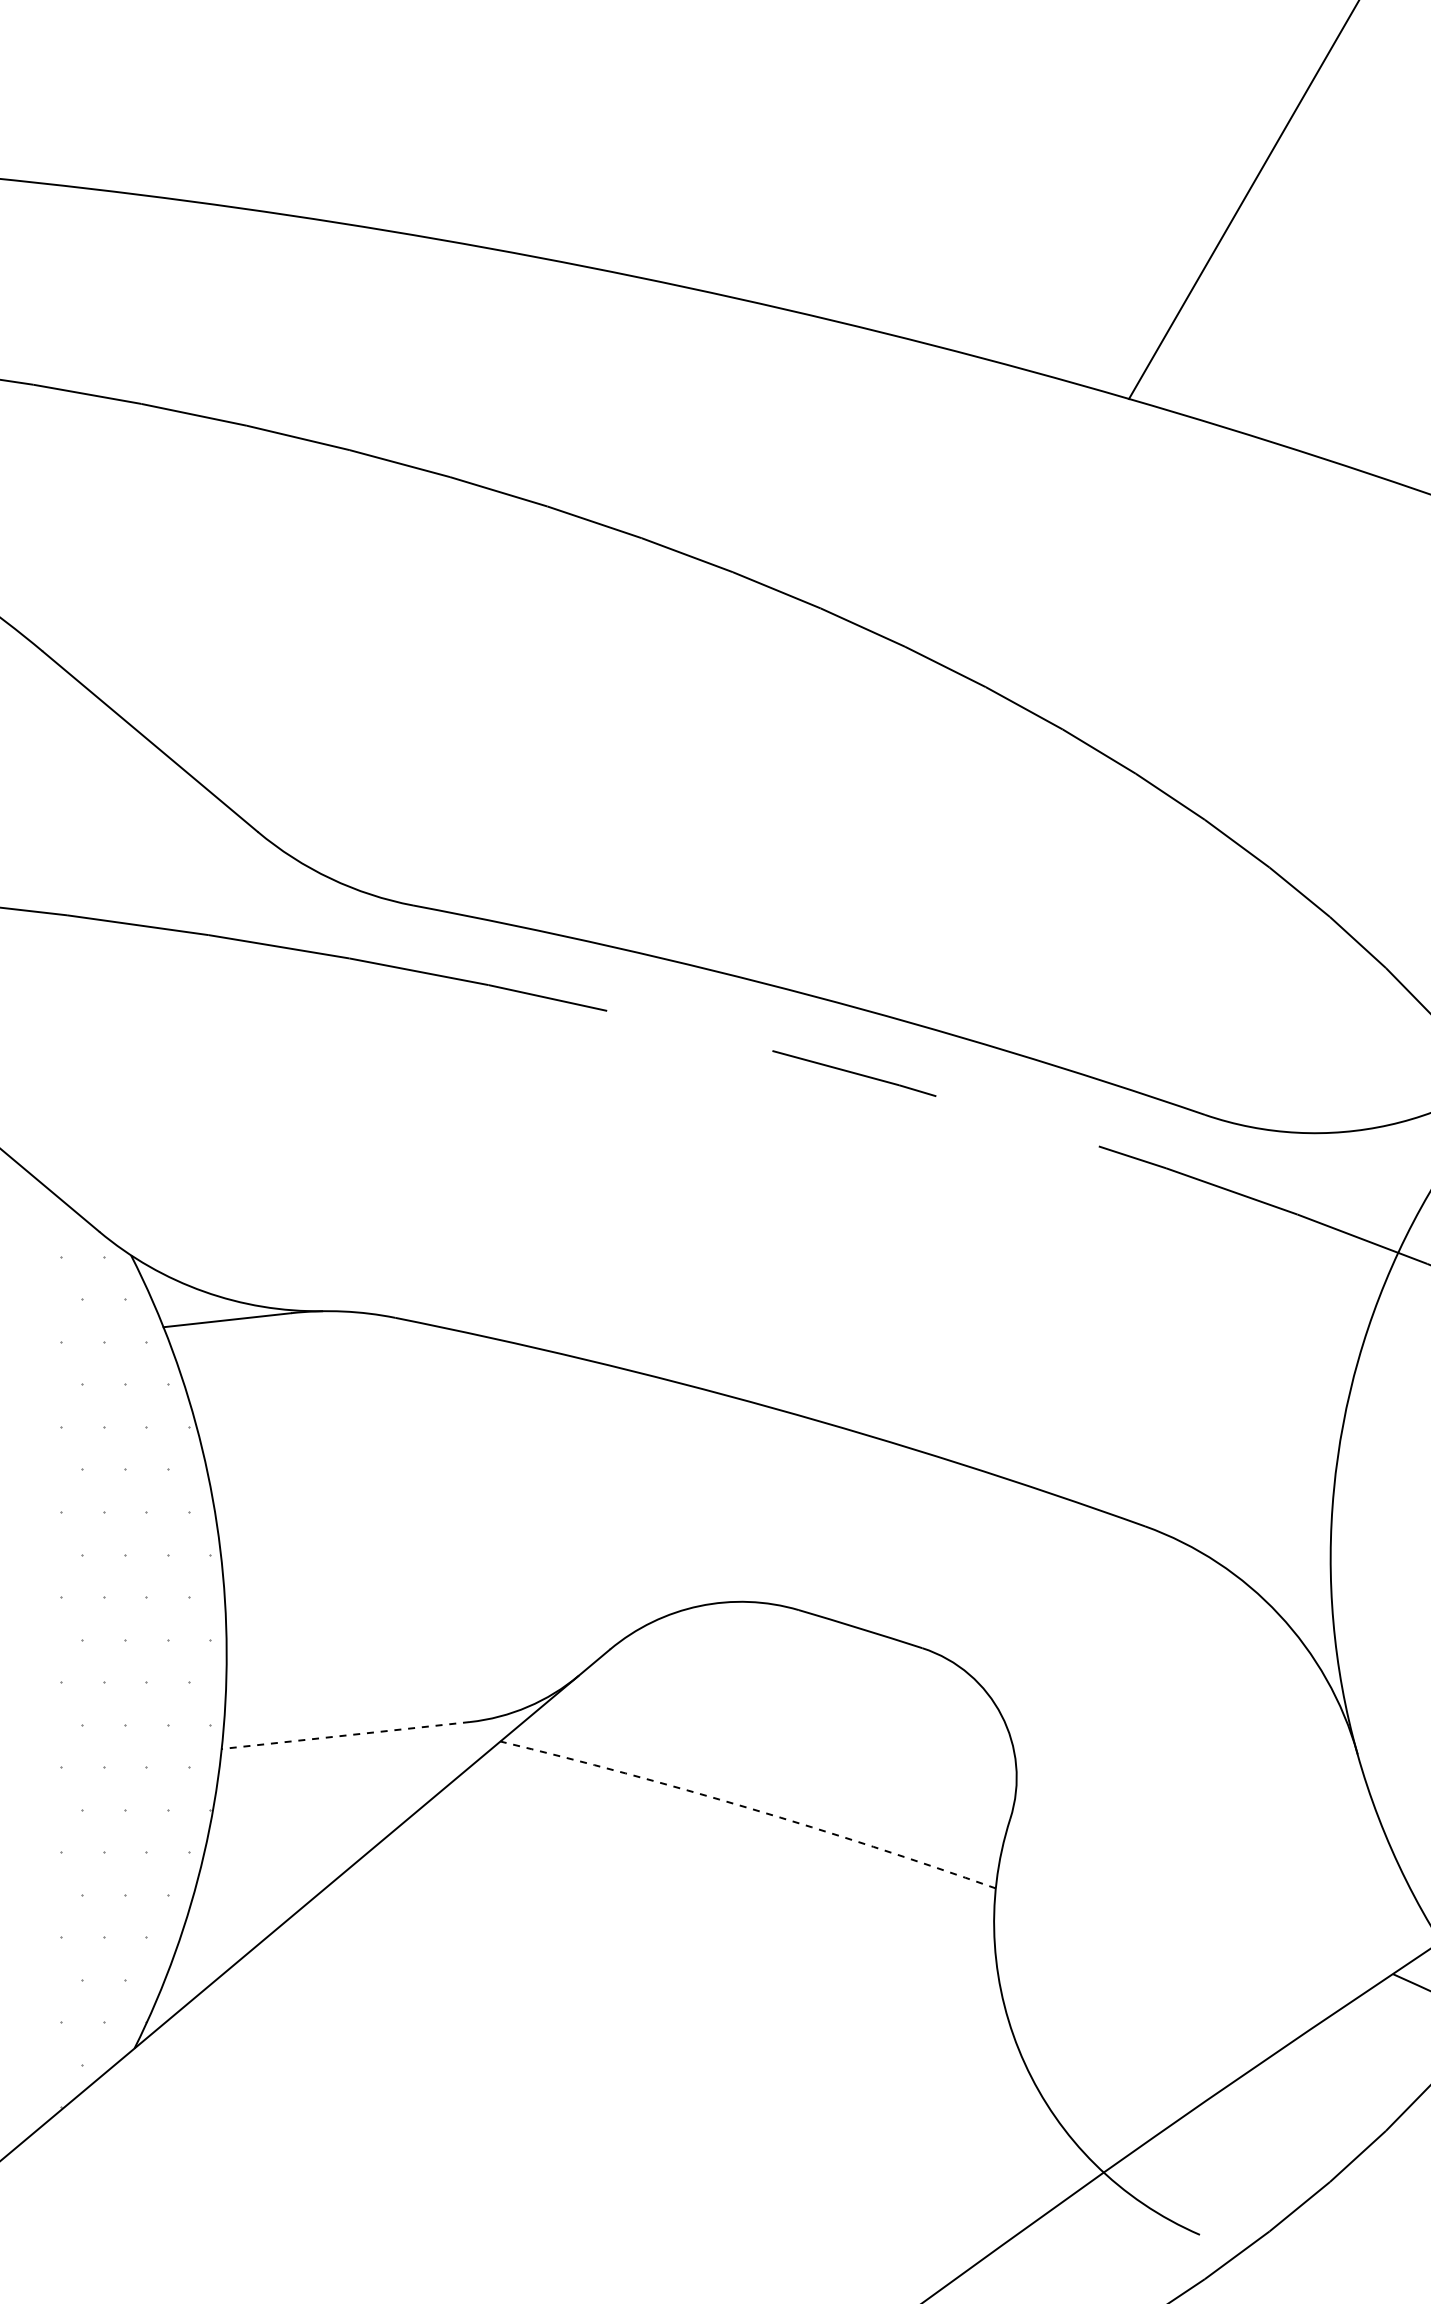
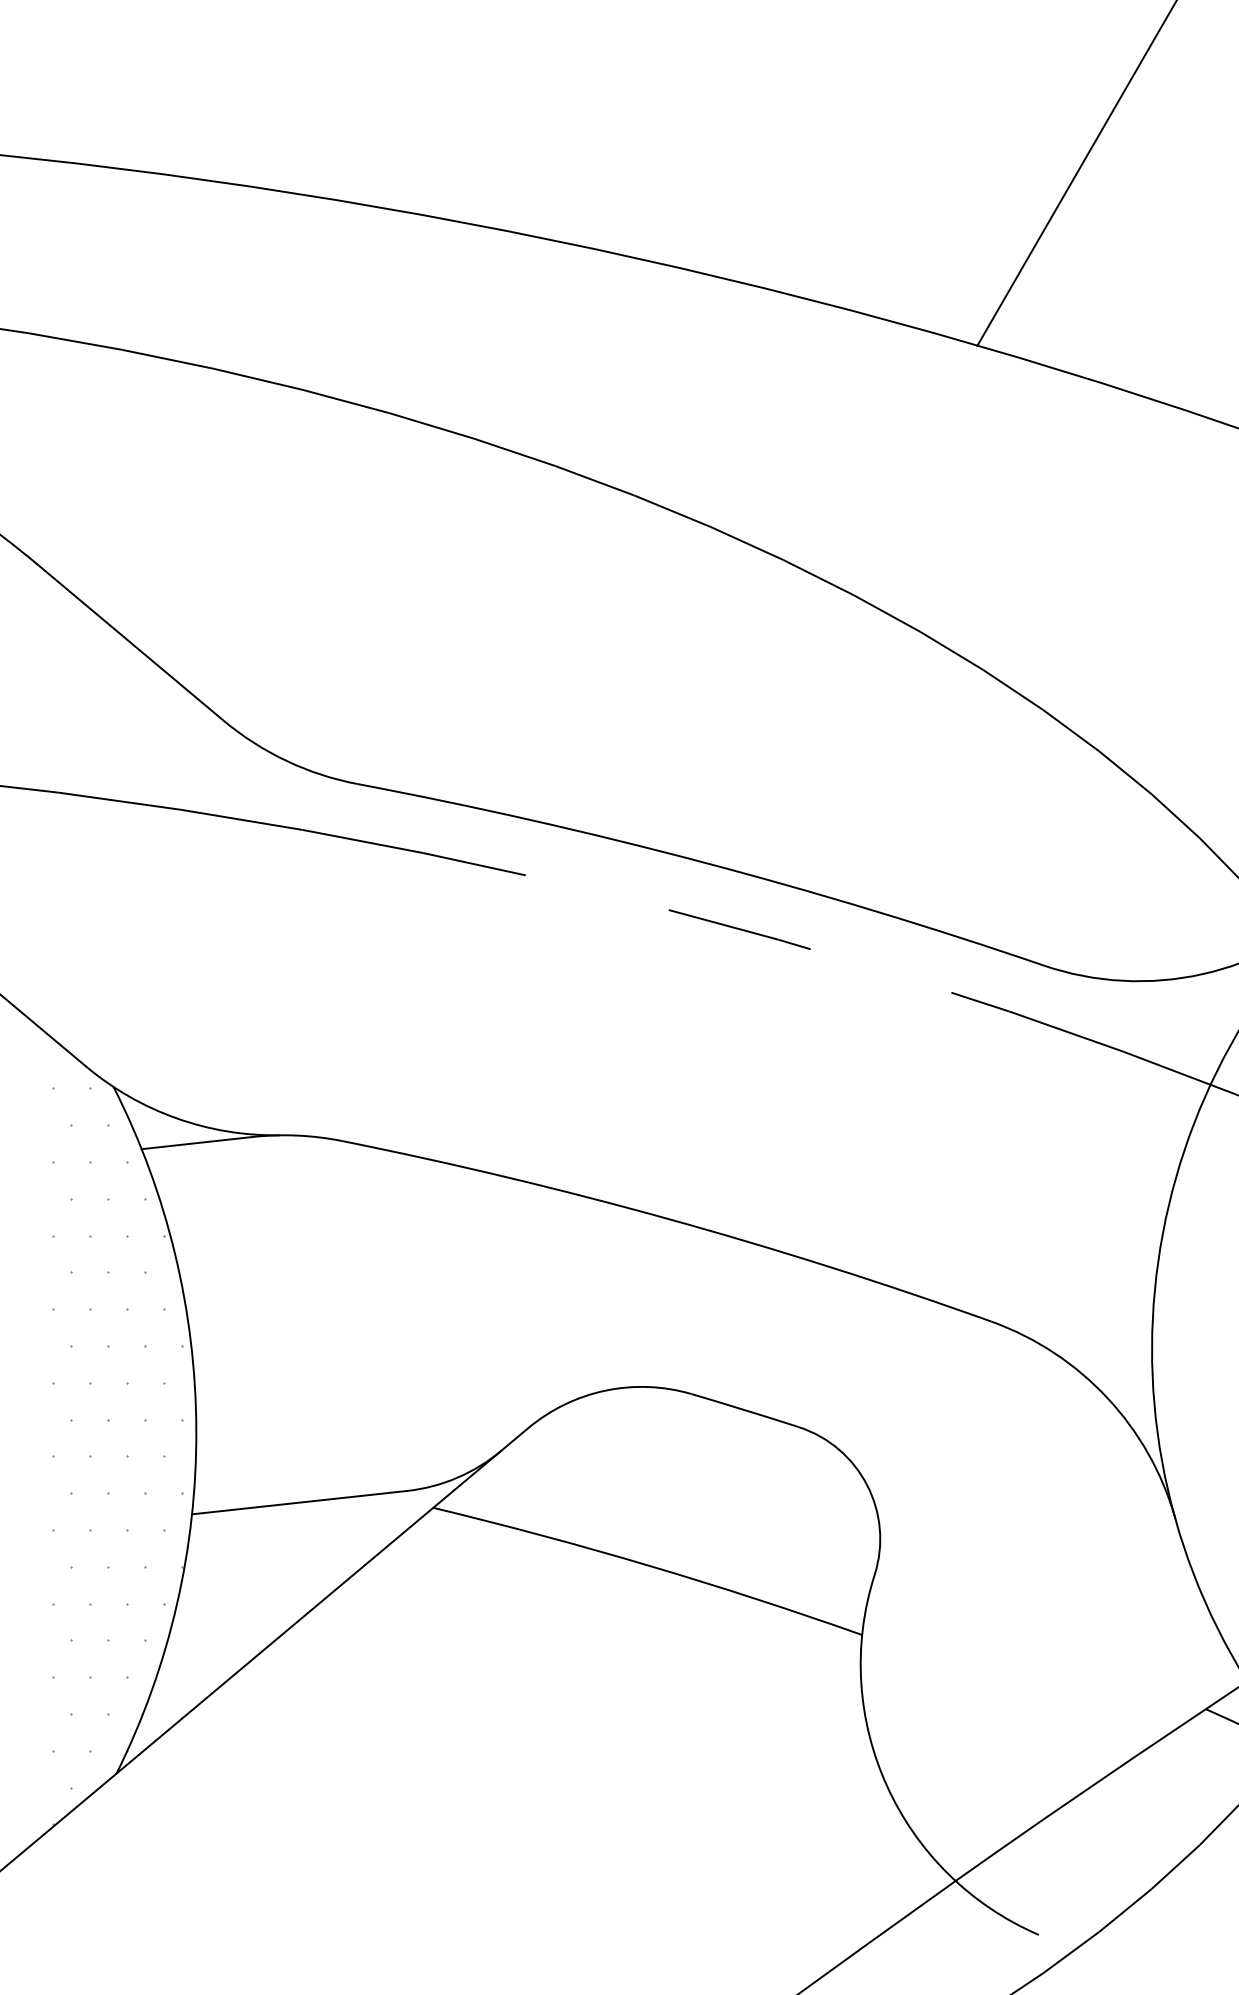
line: (345, 1735) -> (299, 1502), dashed -> solid
arc: (750, 1808) -> (649, 1565), dashed -> solid

